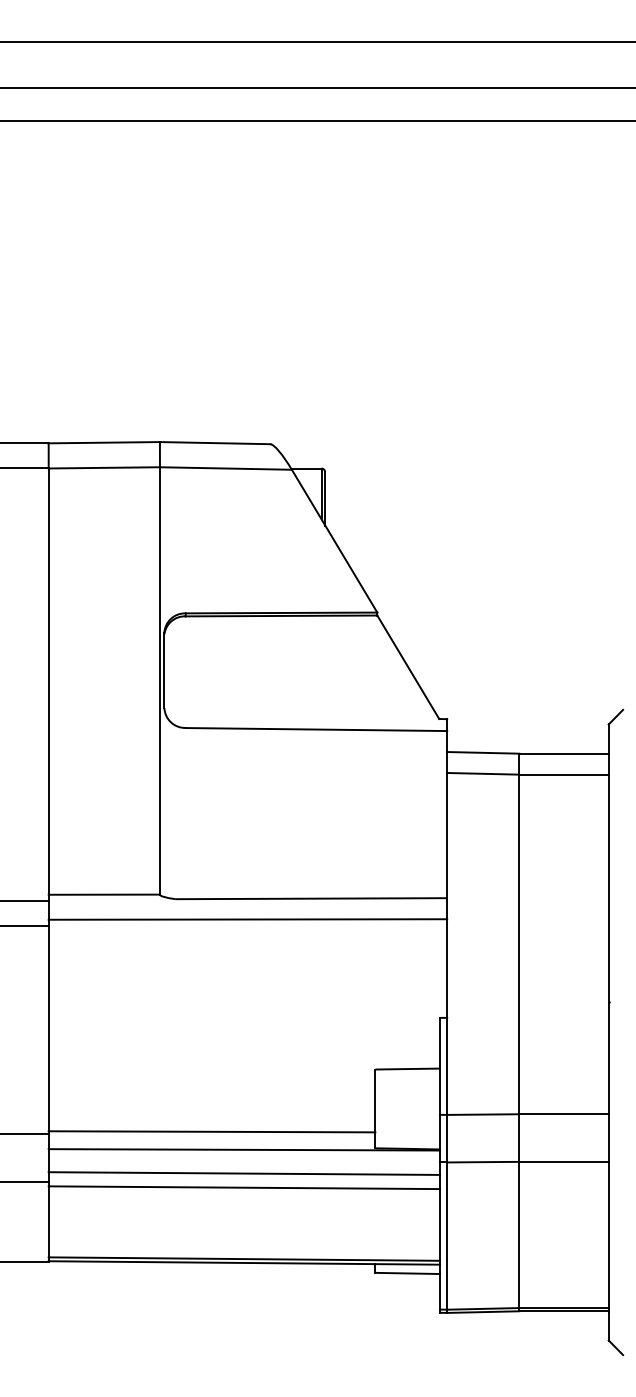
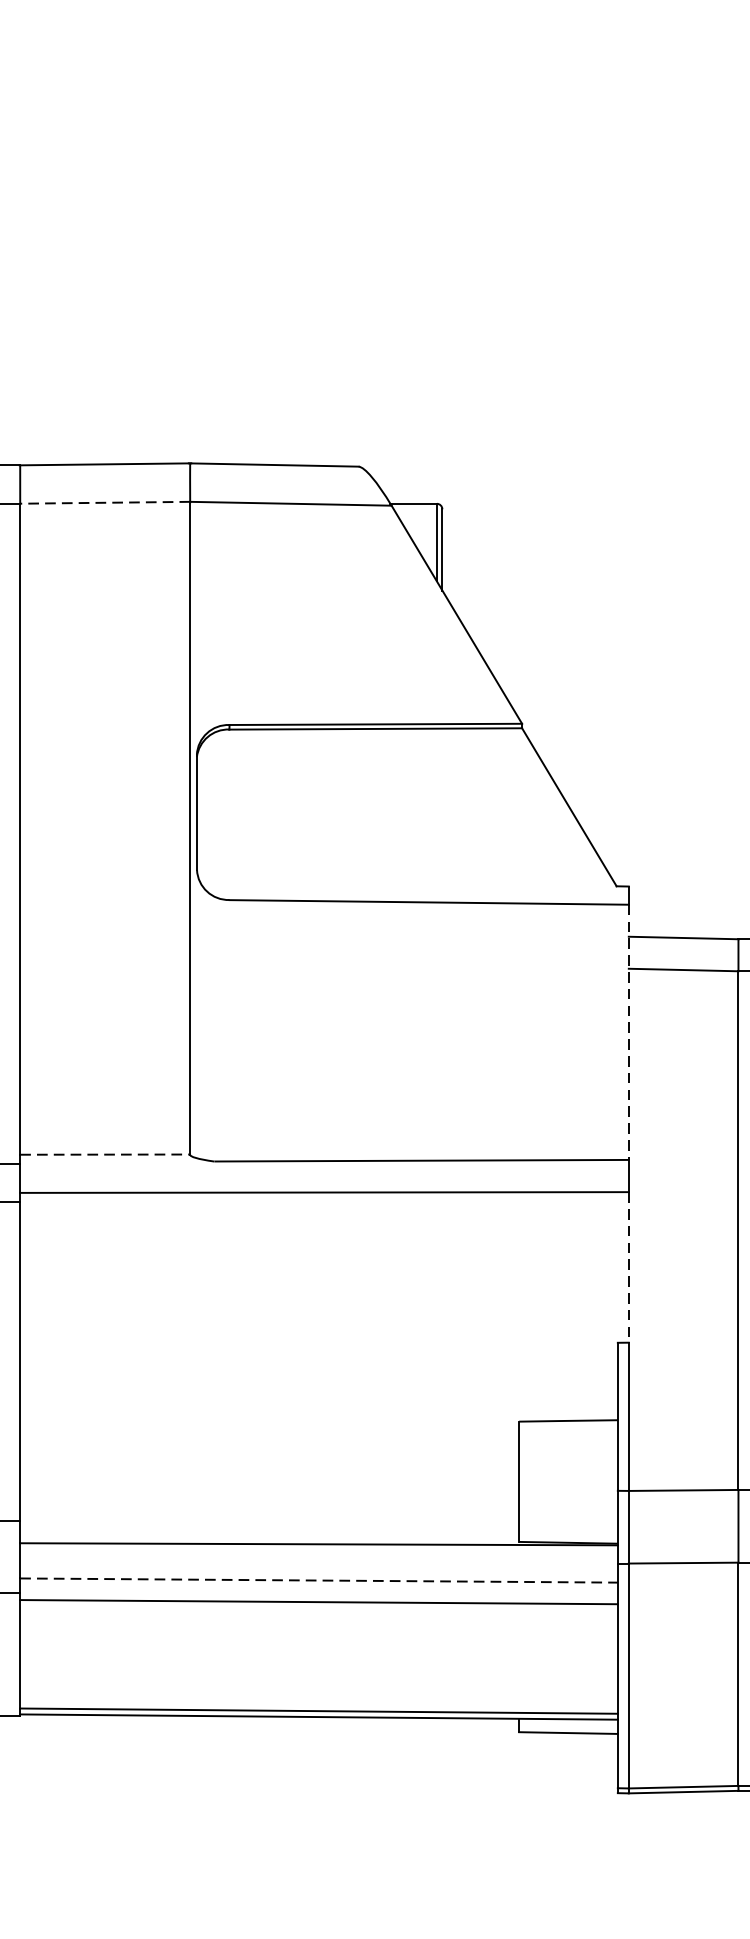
line: (104, 467) -> (105, 502), solid -> dashed
line: (447, 814) -> (629, 1032), solid -> dashed
line: (104, 894) -> (105, 1154), solid -> dashed
line: (447, 969) -> (629, 1268), solid -> dashed
line: (211, 1131) -> (268, 1516), removed
line: (244, 1173) -> (319, 1580), solid -> dashed

